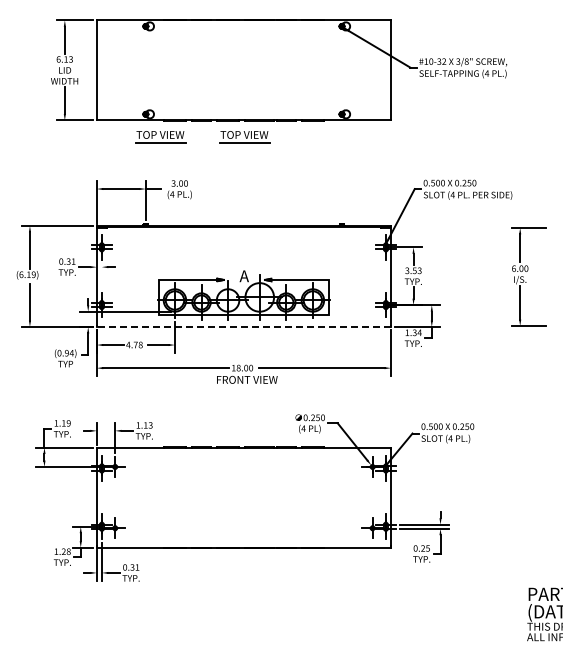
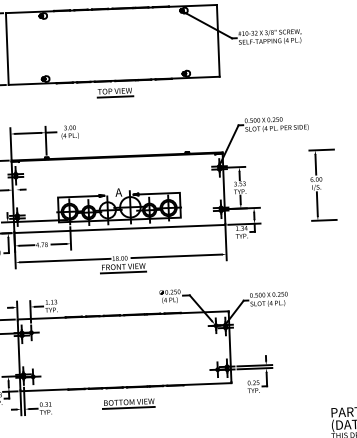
part: (160, 137) -> (54, 95), removed
line: (243, 327) -> (119, 229), dashed -> solid
line: (246, 387) -> (123, 272), added
part: (246, 570) -> (128, 403), added

